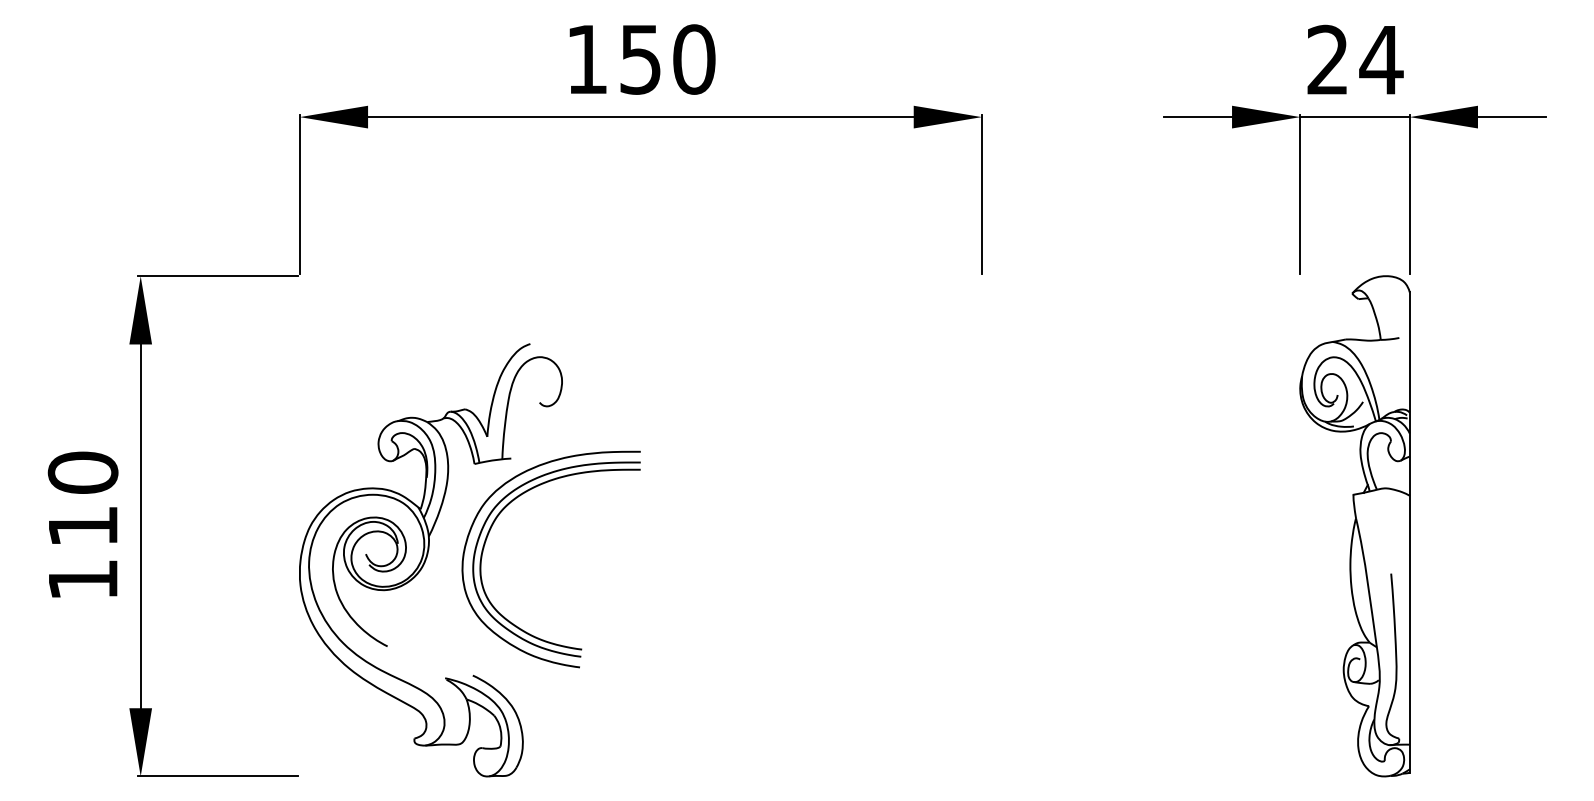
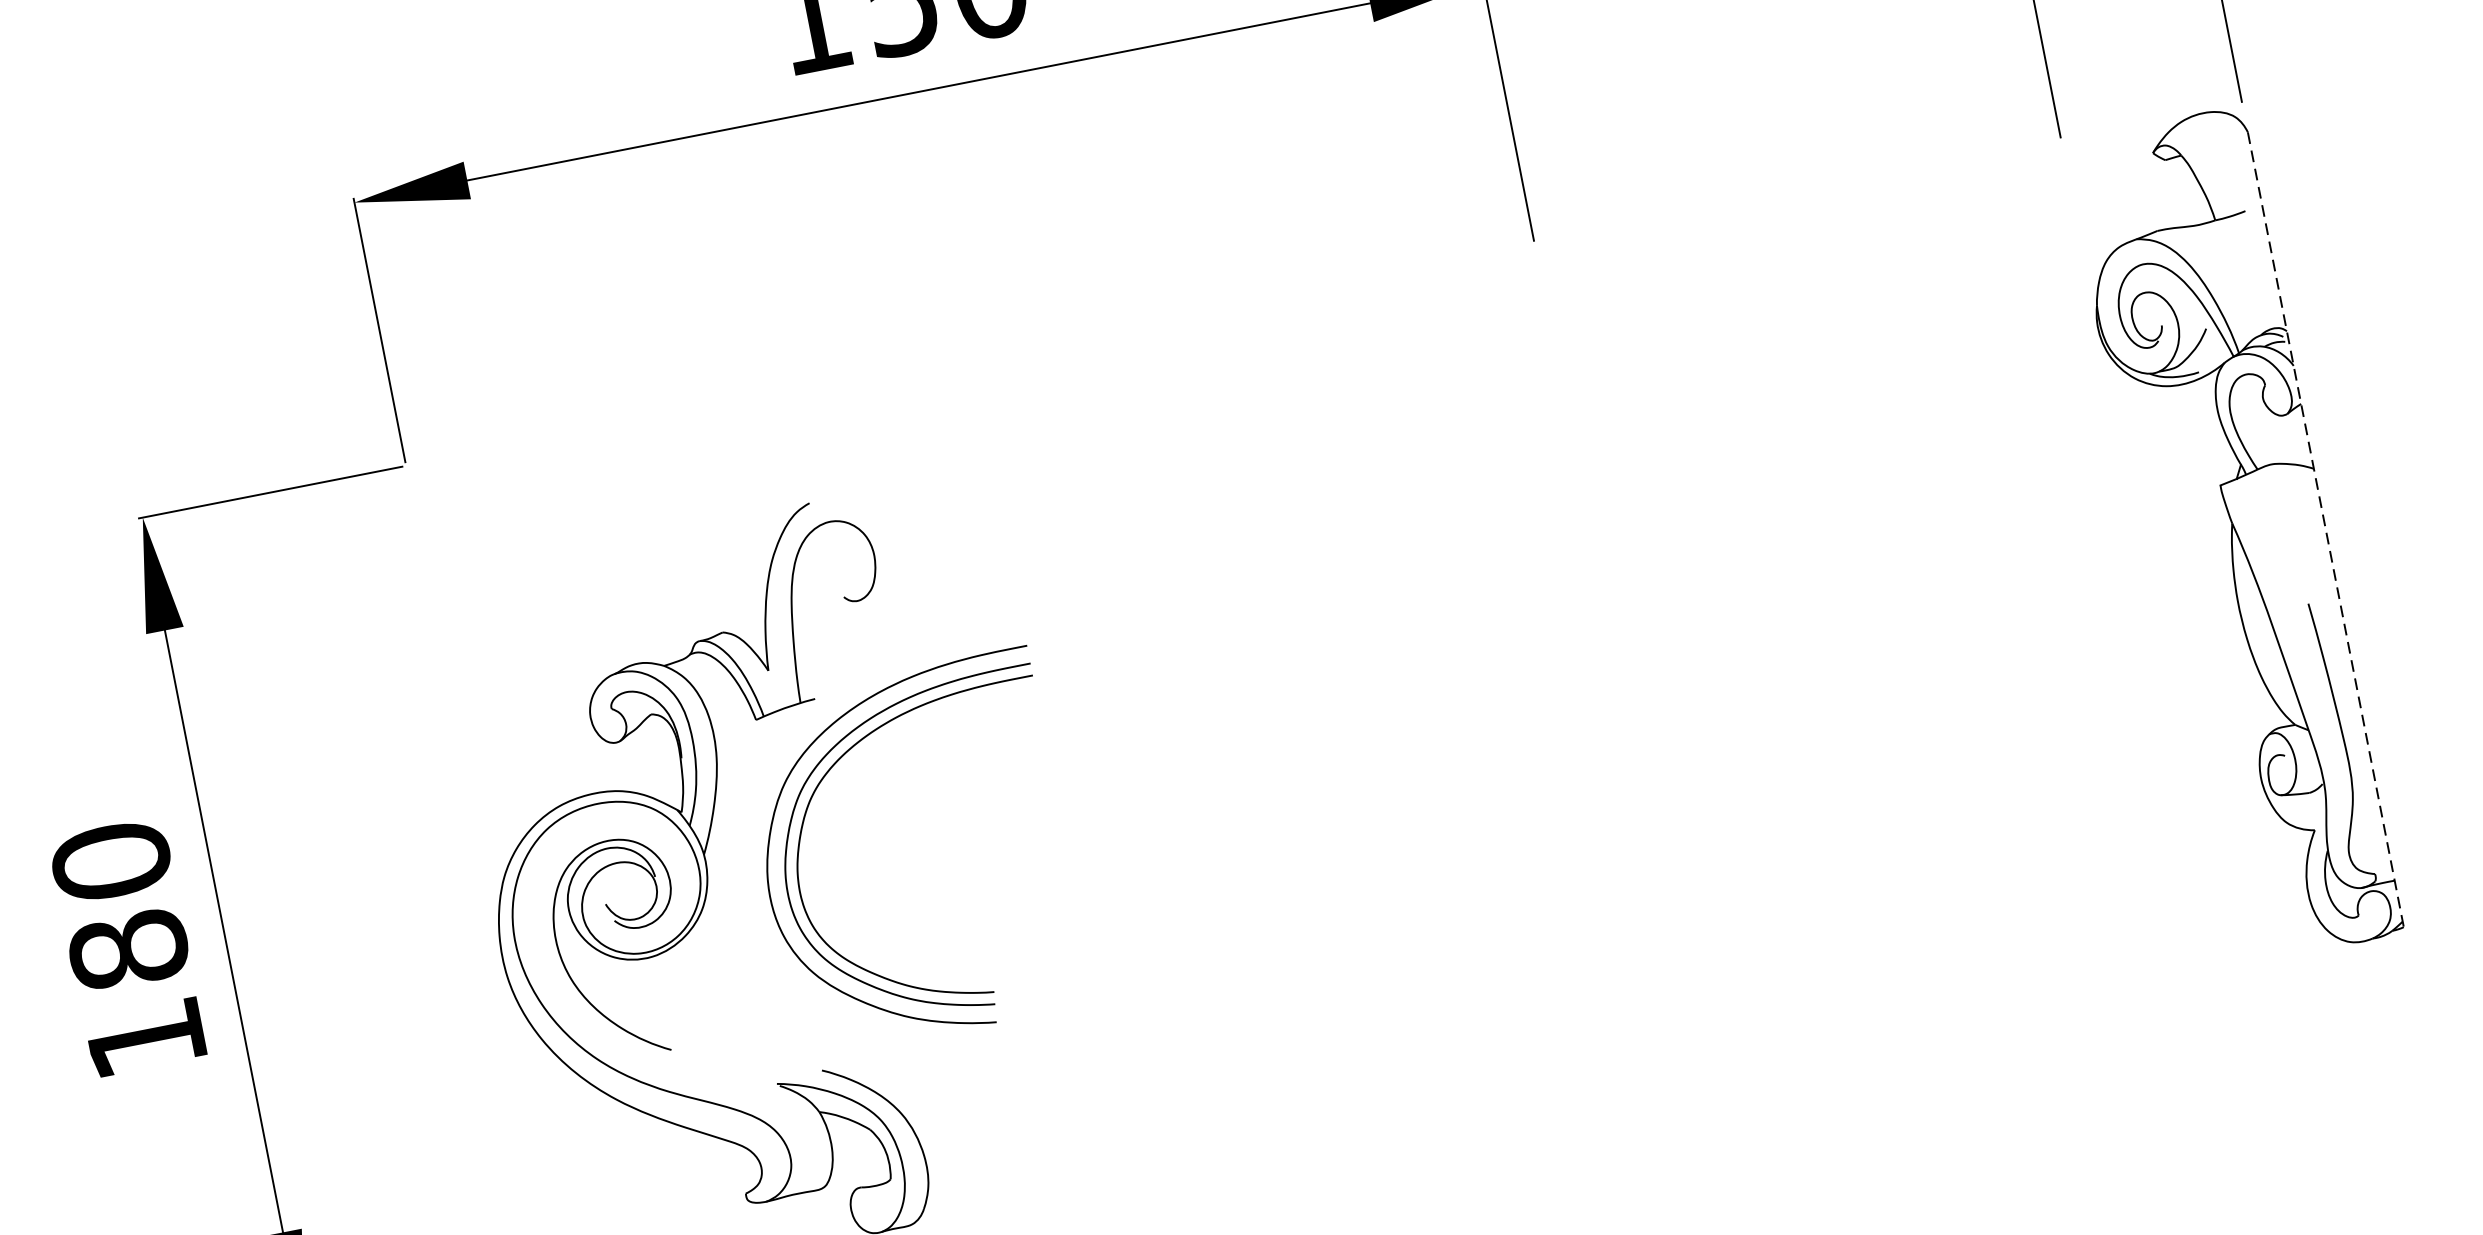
text: (82, 526) -> (127, 950), 110 -> 180
line: (1409, 533) -> (2325, 531), solid -> dashed

